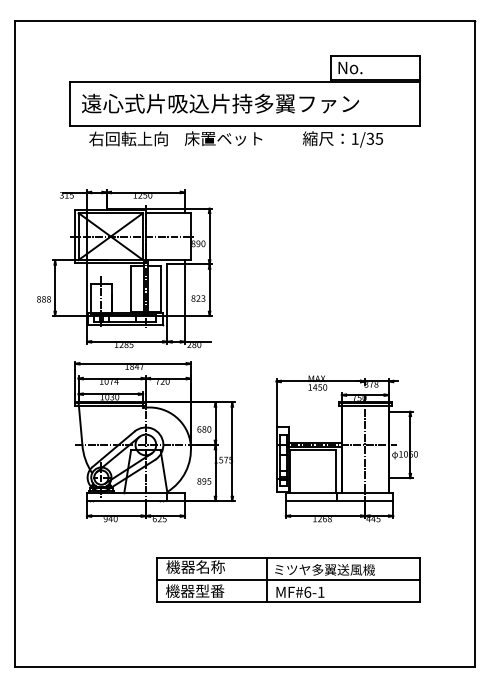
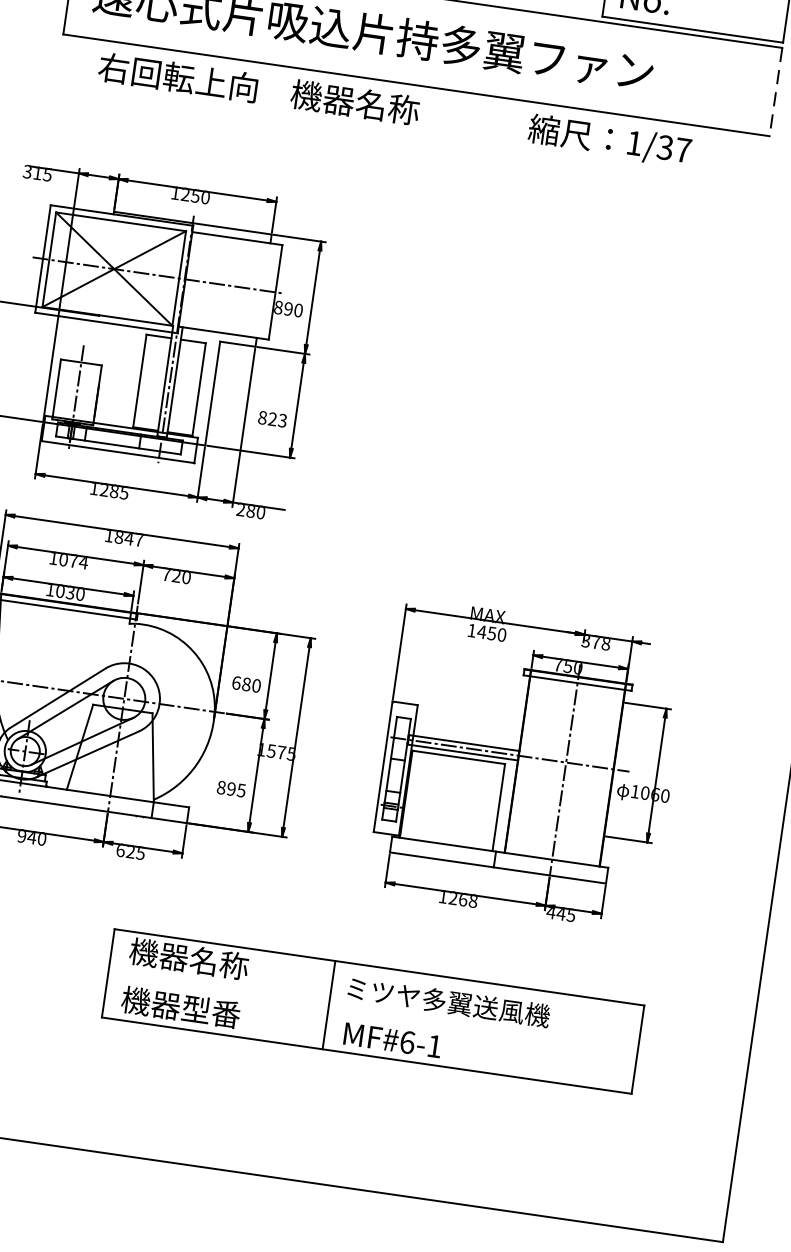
line: (420, 104) -> (776, 92), solid -> dashed
text: (223, 138) -> (369, 104), 床置ベット -> 機器名称
text: (379, 138) -> (683, 149), 1/35 -> 1/37
line: (288, 579) -> (372, 1011), removed

